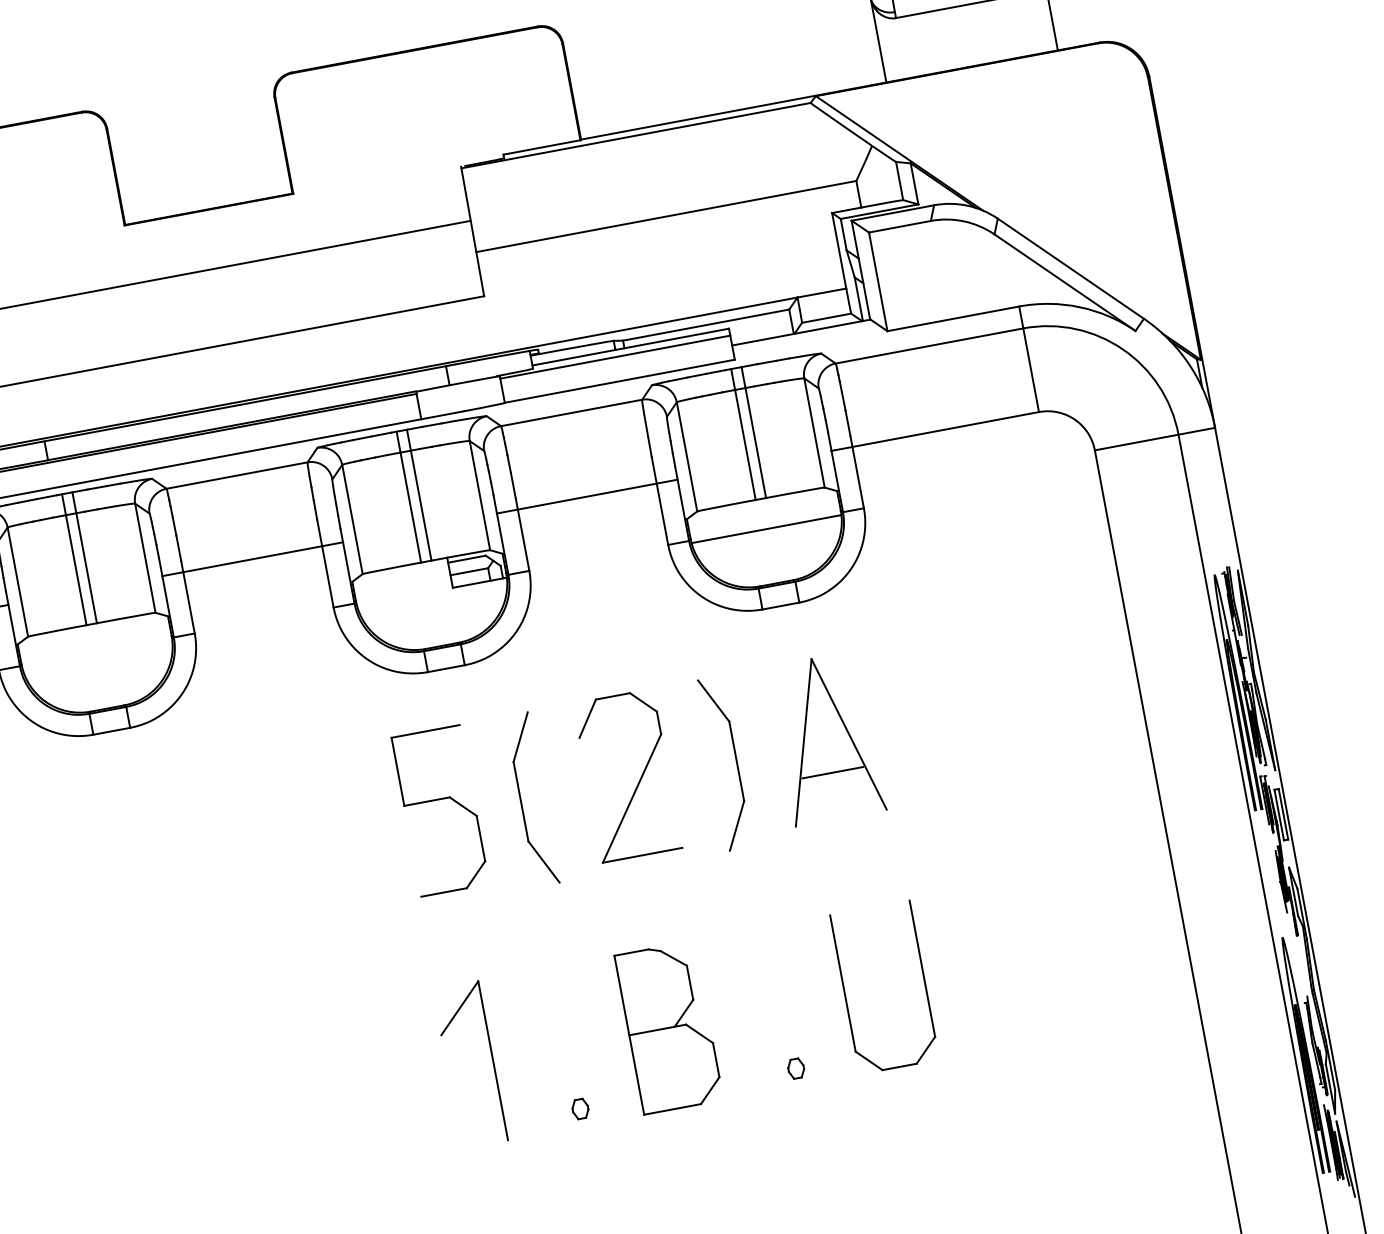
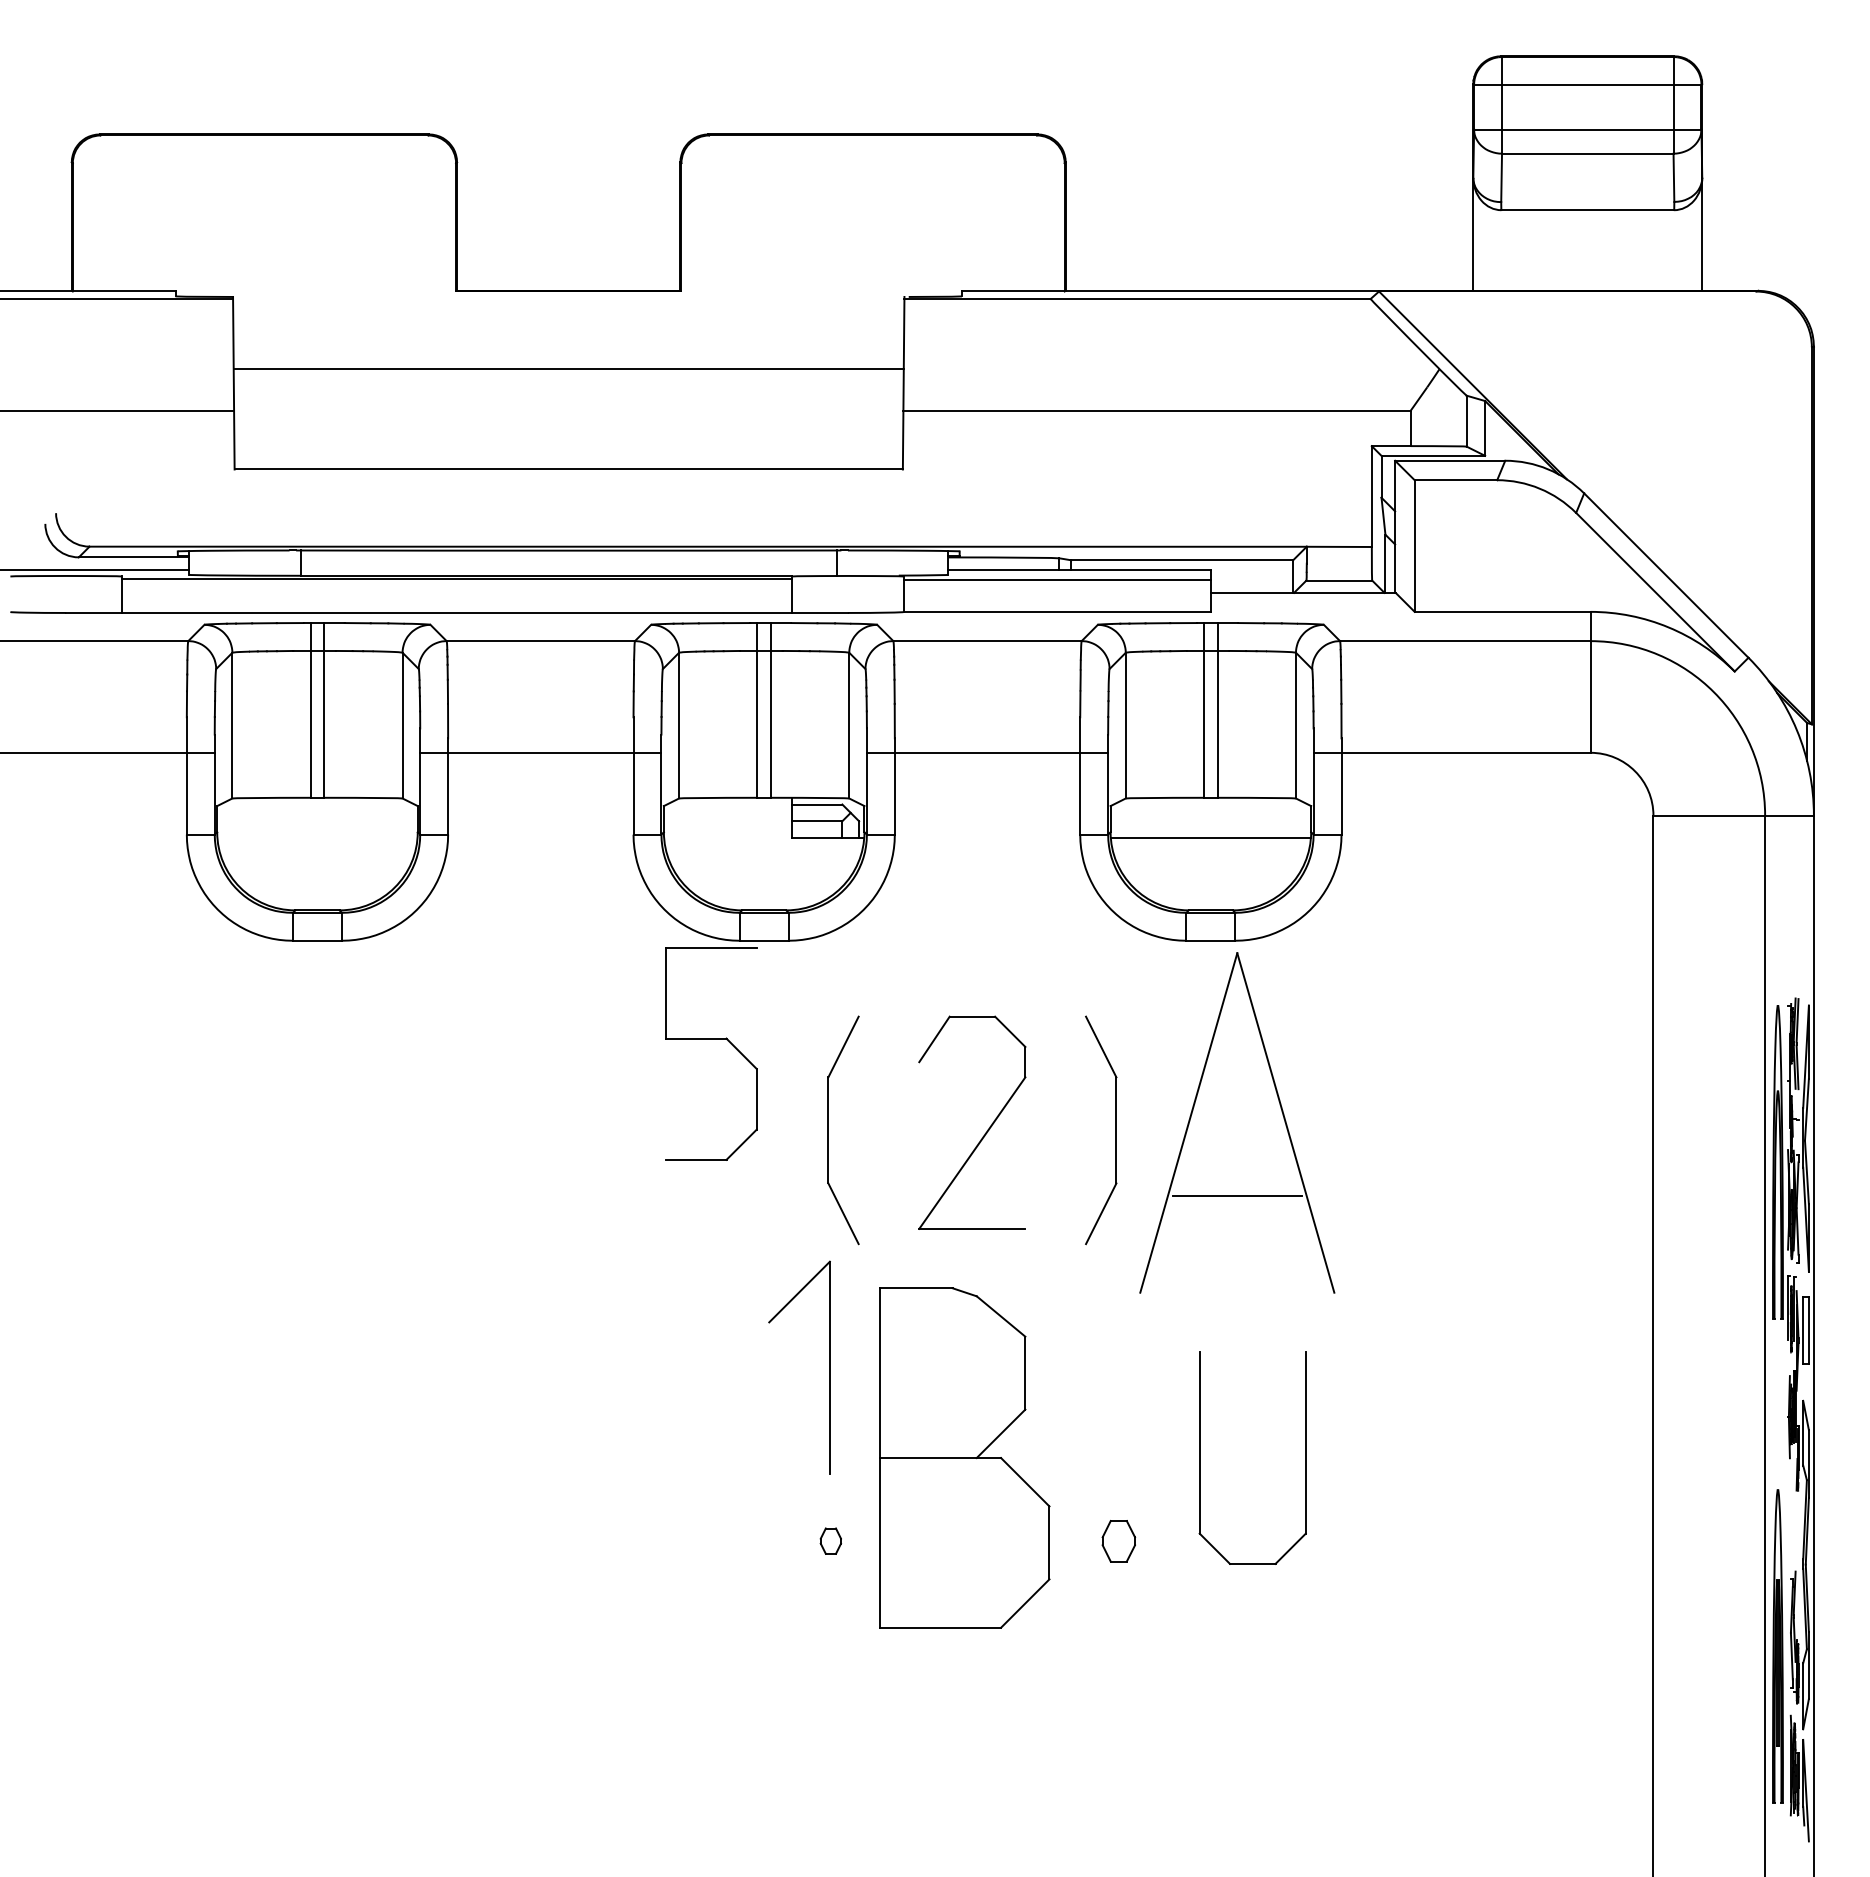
part: (826, 738) -> (1237, 1122), size x1.6
part: (438, 800) -> (711, 1039), moved
part: (668, 1027) -> (964, 1457), size x1.6
part: (492, 1060) -> (829, 1367), moved
part: (795, 1068) -> (1118, 1540), size x1.6

